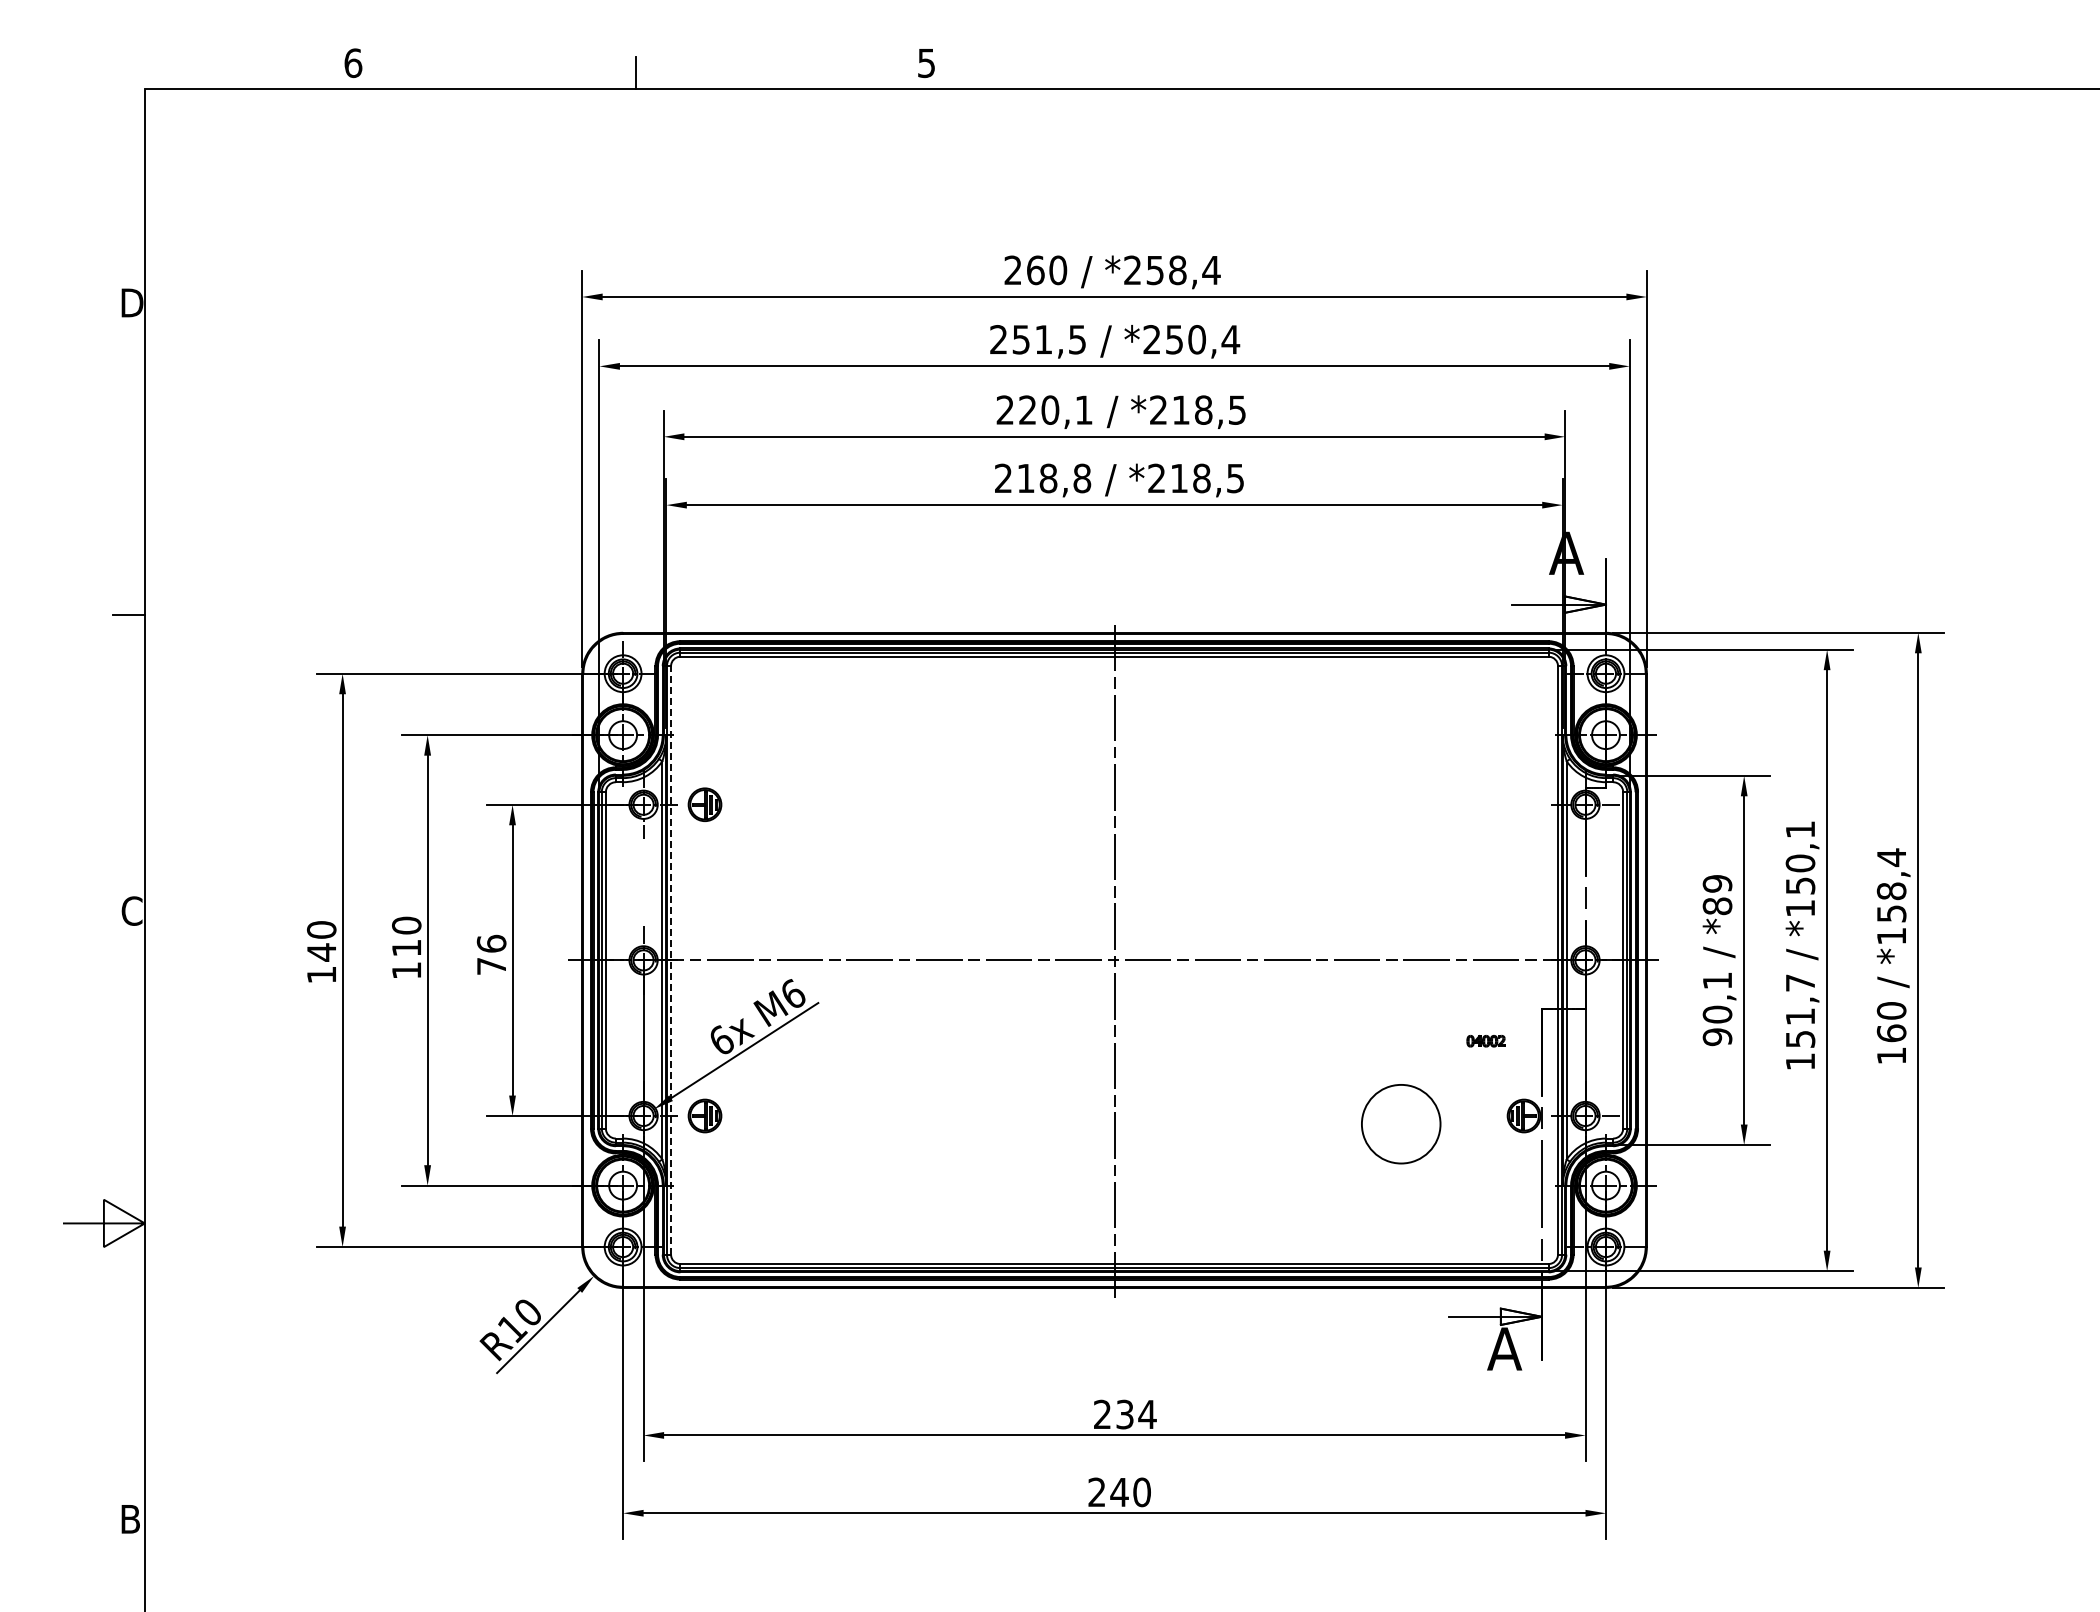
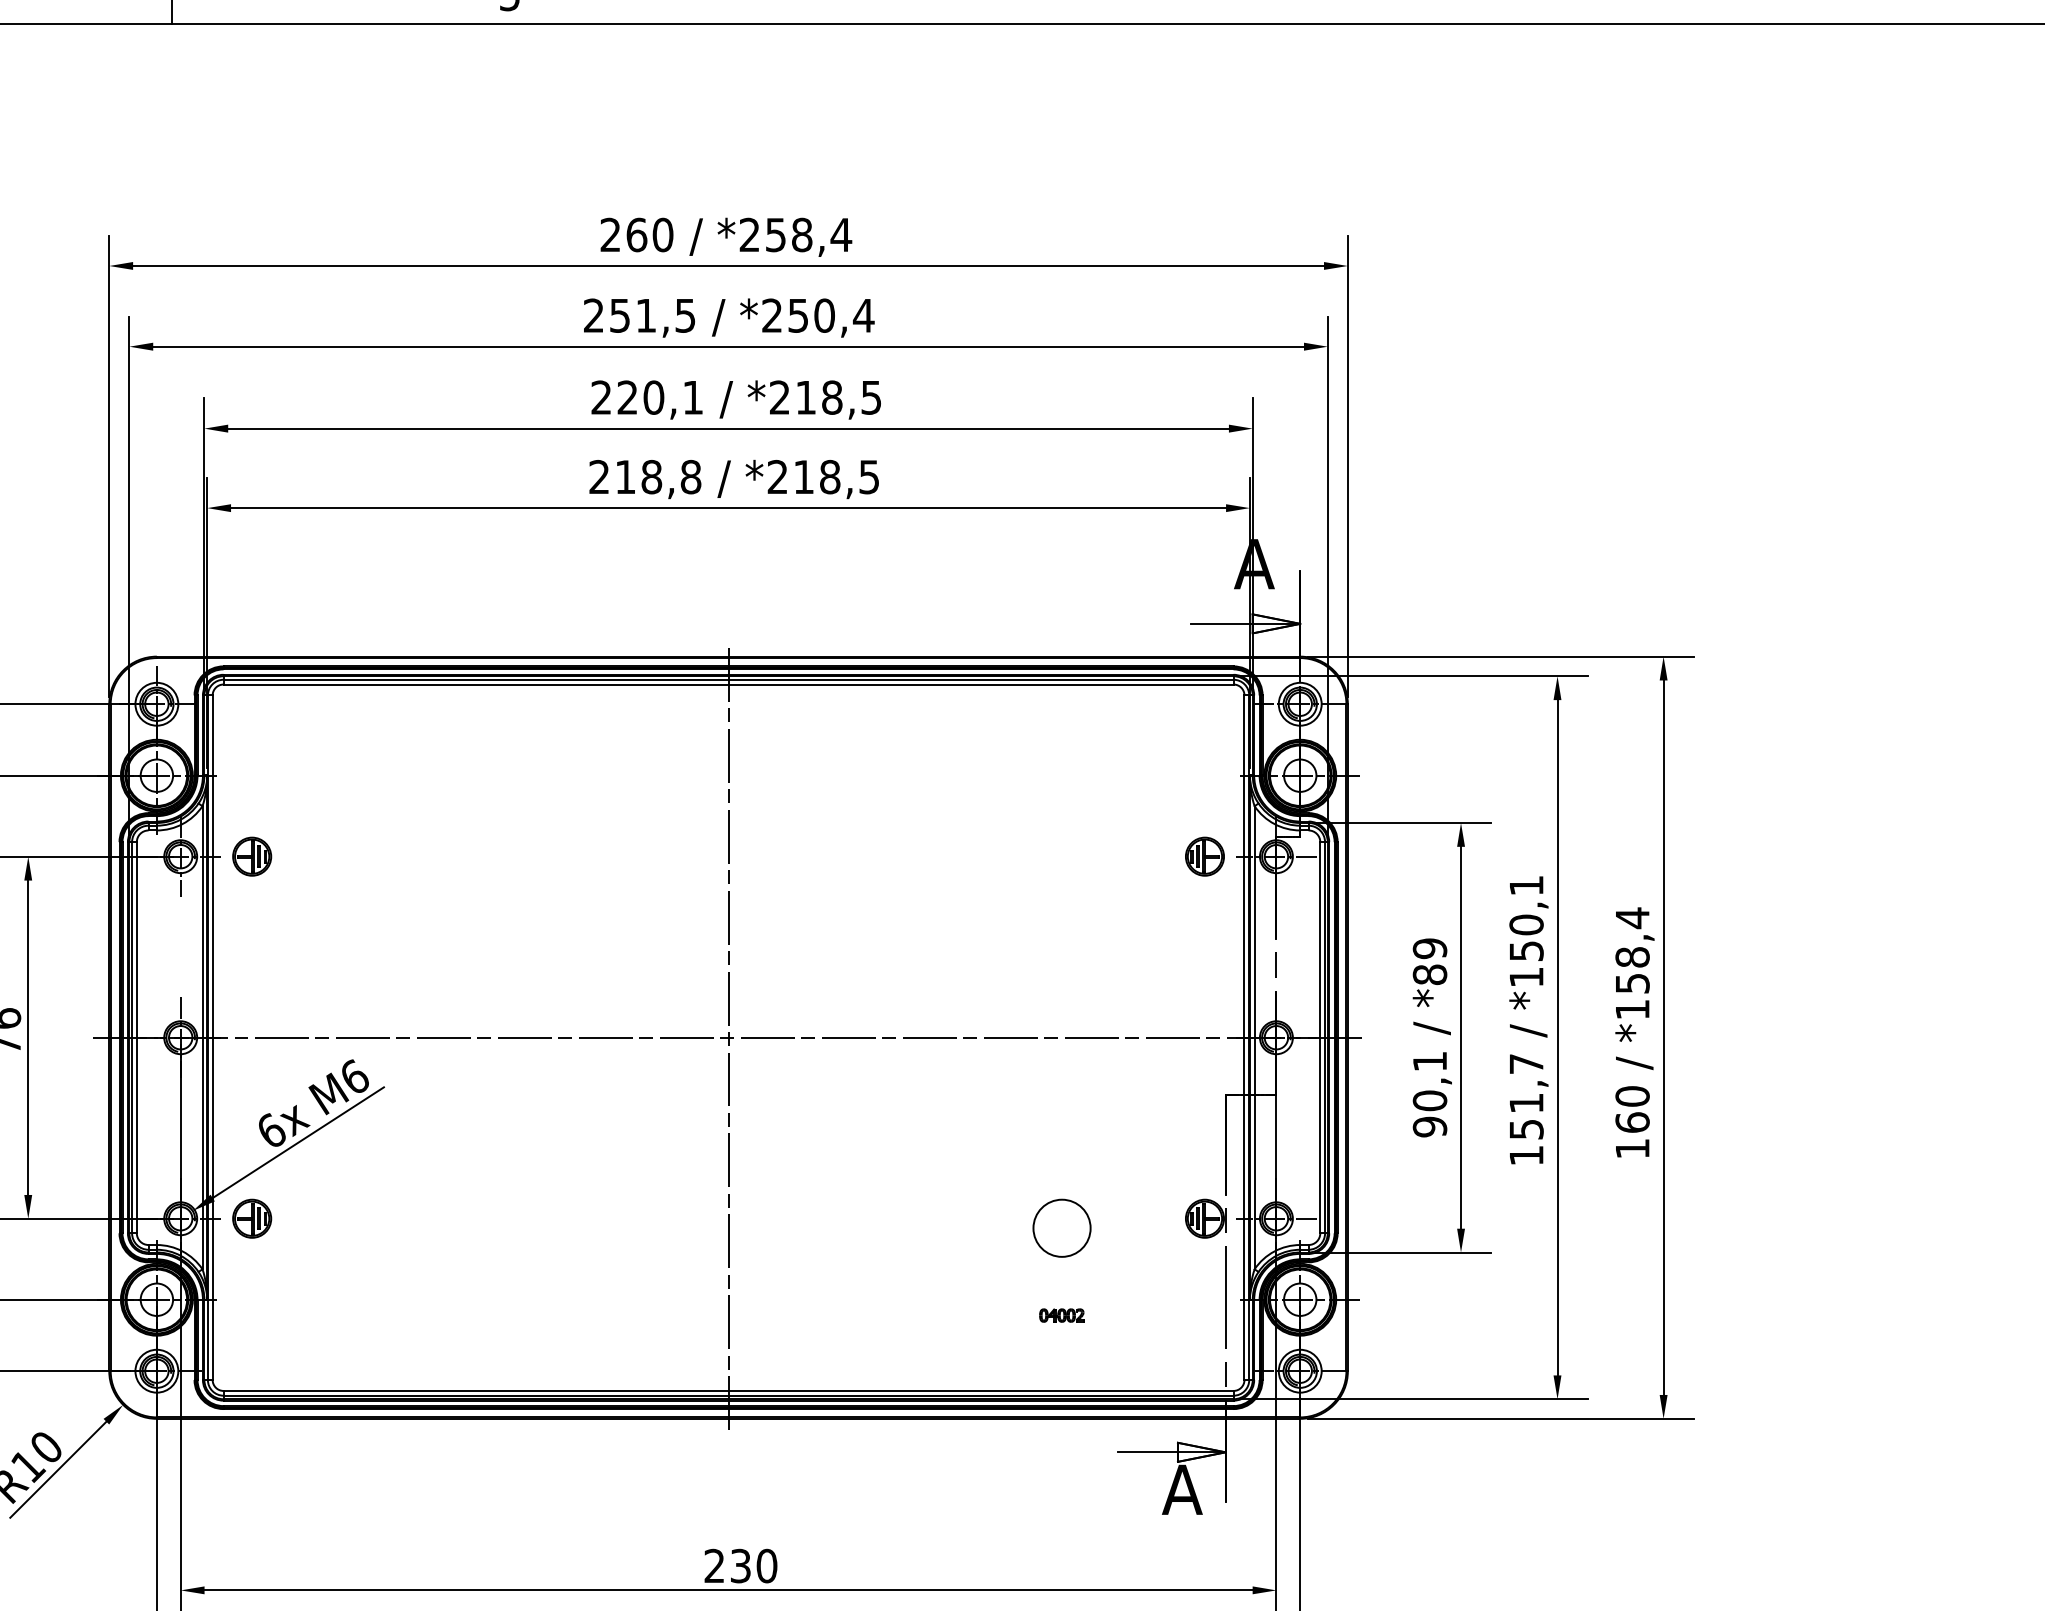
part: (1523, 804) -> (1204, 856), added
line: (671, 959) -> (213, 1036), dashed -> solid
part: (1485, 1041) -> (1061, 1315), moved
circle: (1400, 1123) -> (1061, 1227), size x0.62
text: (1147, 1414) -> (766, 1565), 234 -> 230

